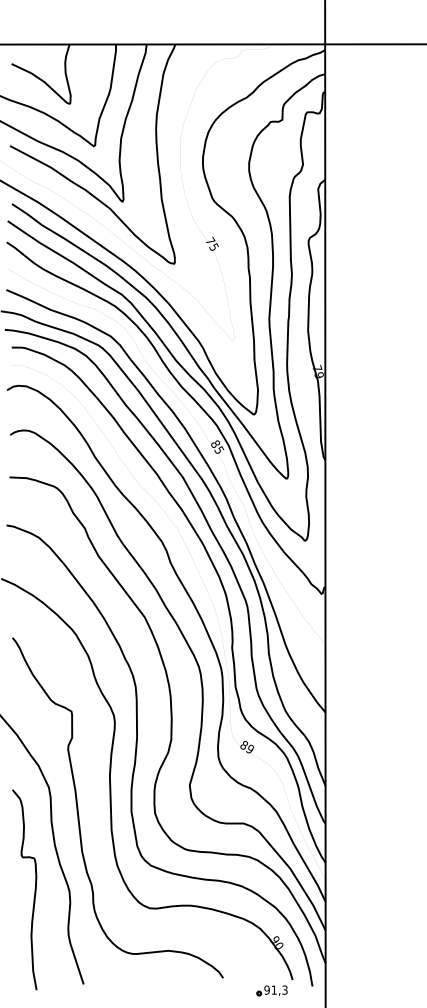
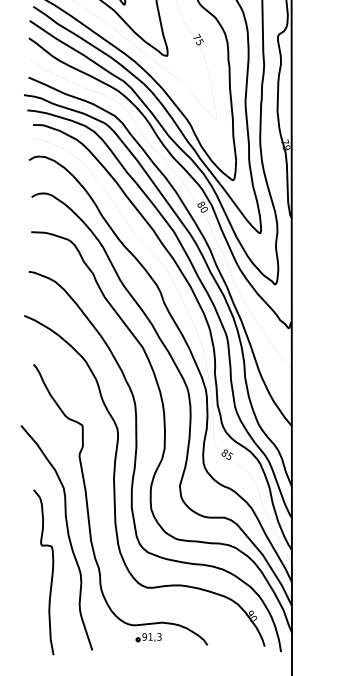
text: (219, 449) -> (204, 209), 85 -> 80
text: (249, 748) -> (229, 455), 89 -> 85
part: (271, 990) -> (148, 637), moved

